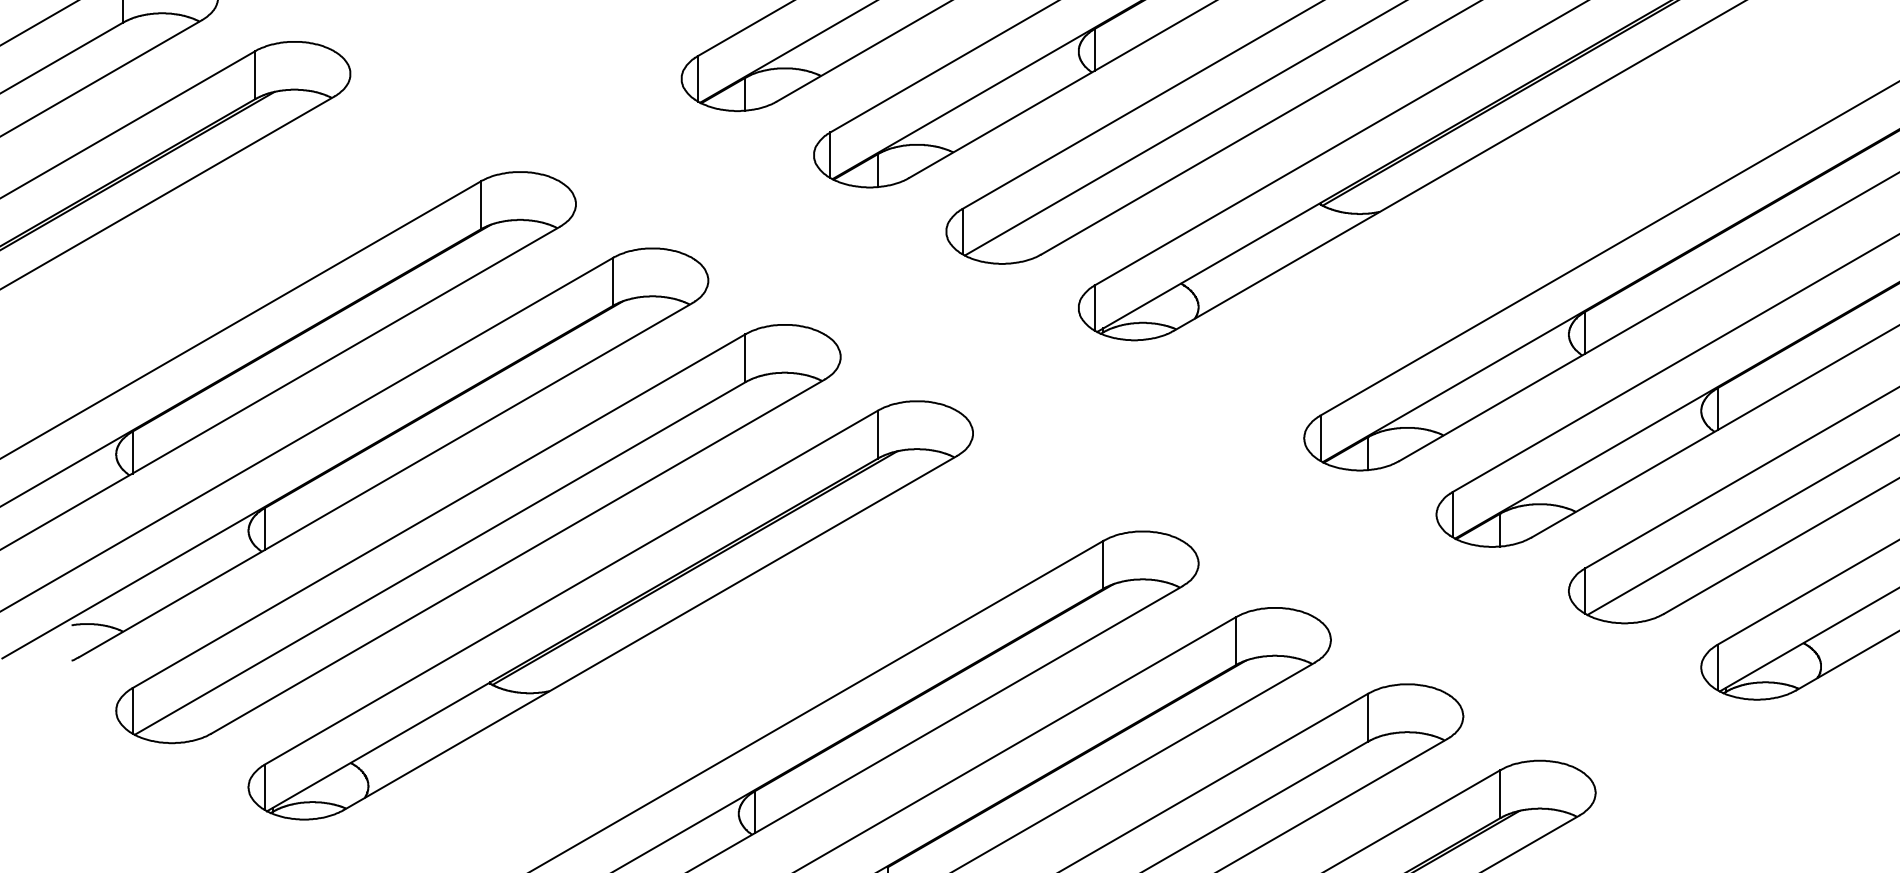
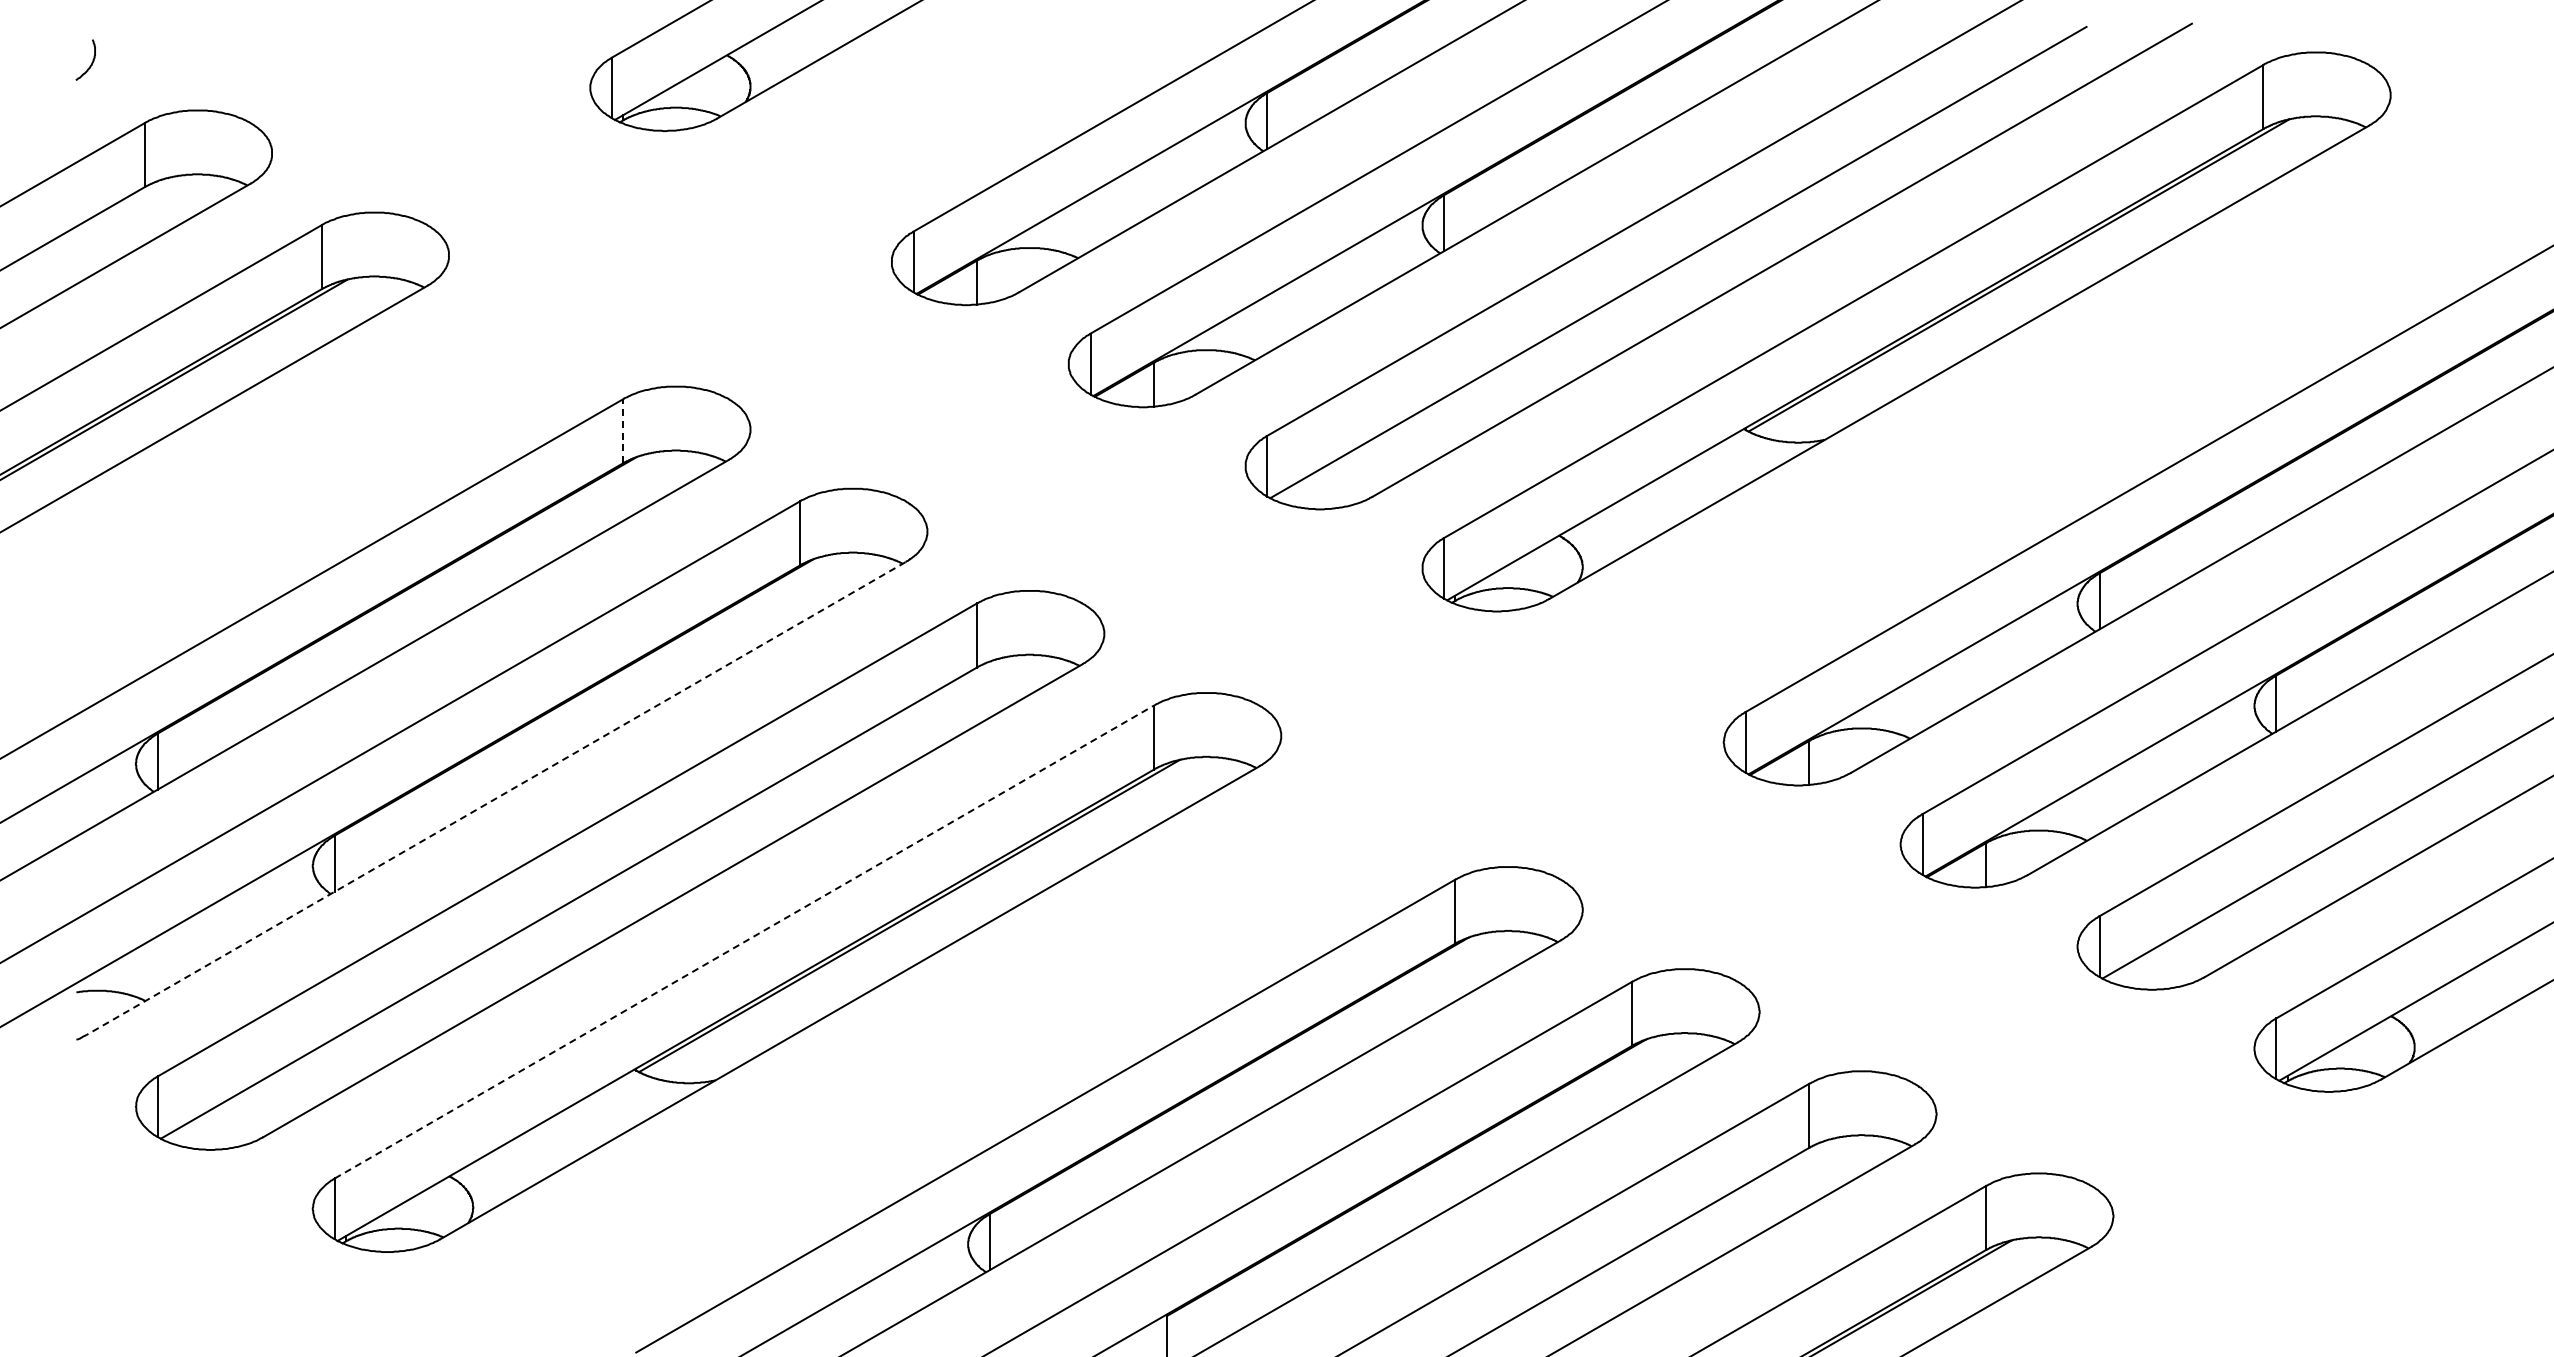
line: (480, 204) -> (623, 430), solid -> dashed
line: (385, 480) -> (496, 798), solid -> dashed
line: (571, 587) -> (744, 942), solid -> dashed

